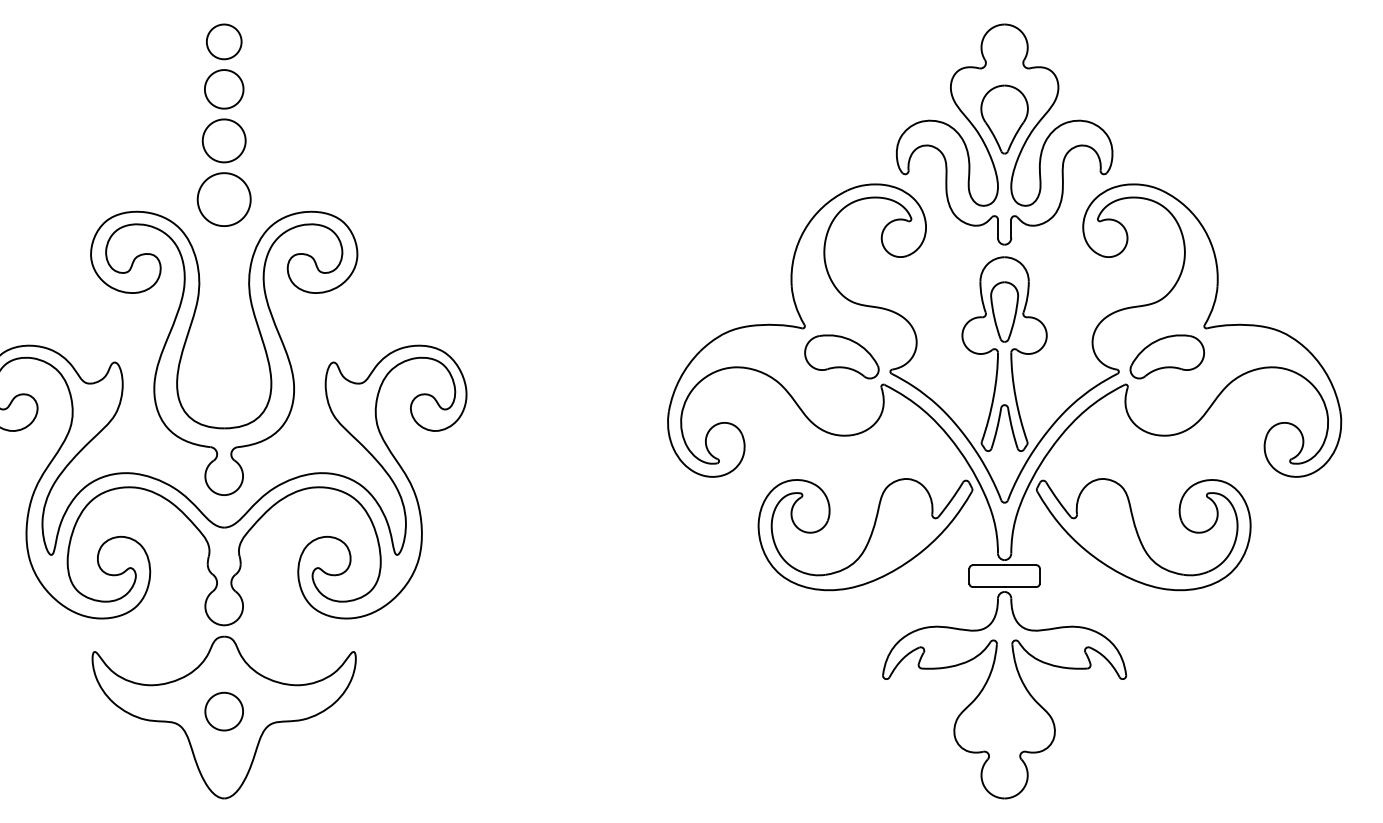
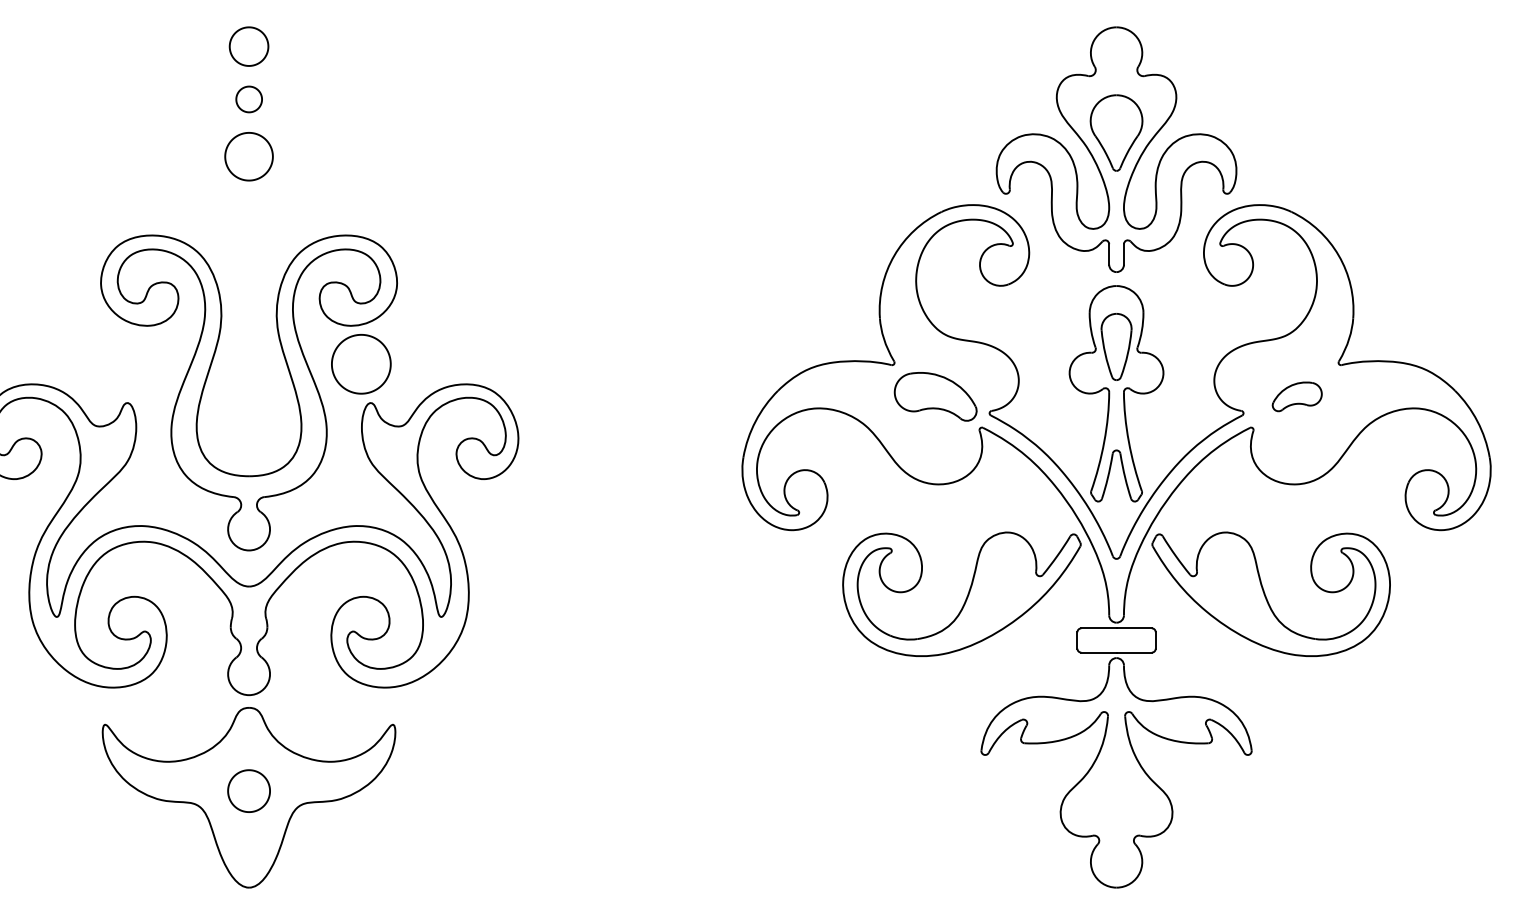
part: (224, 89) -> (249, 99), size x0.6
part: (223, 199) -> (360, 364), moved
part: (1166, 356) -> (1296, 396), size x0.6

